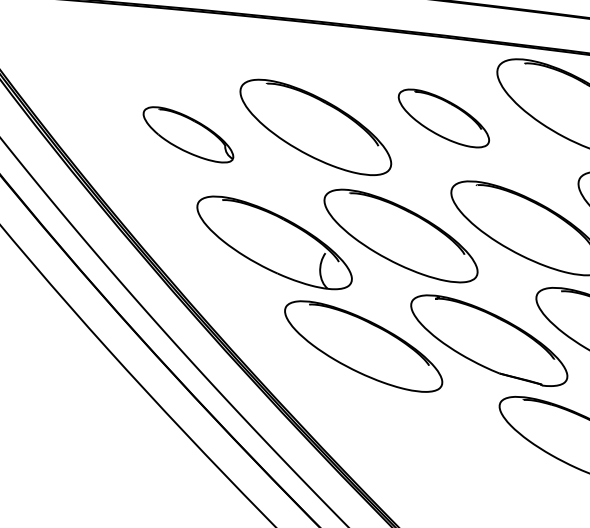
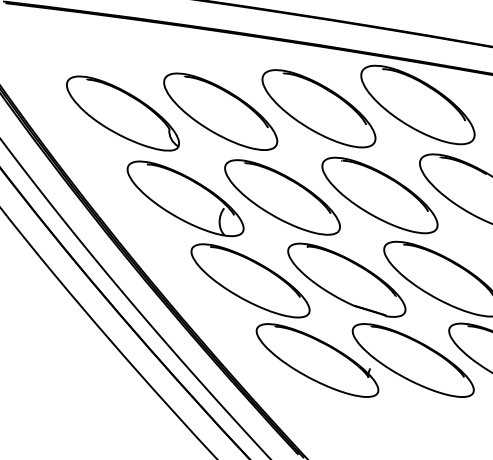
part: (443, 118) -> (318, 108), size x1.67
part: (187, 134) -> (122, 113), size x1.67
part: (455, 446) -> (317, 360), added

